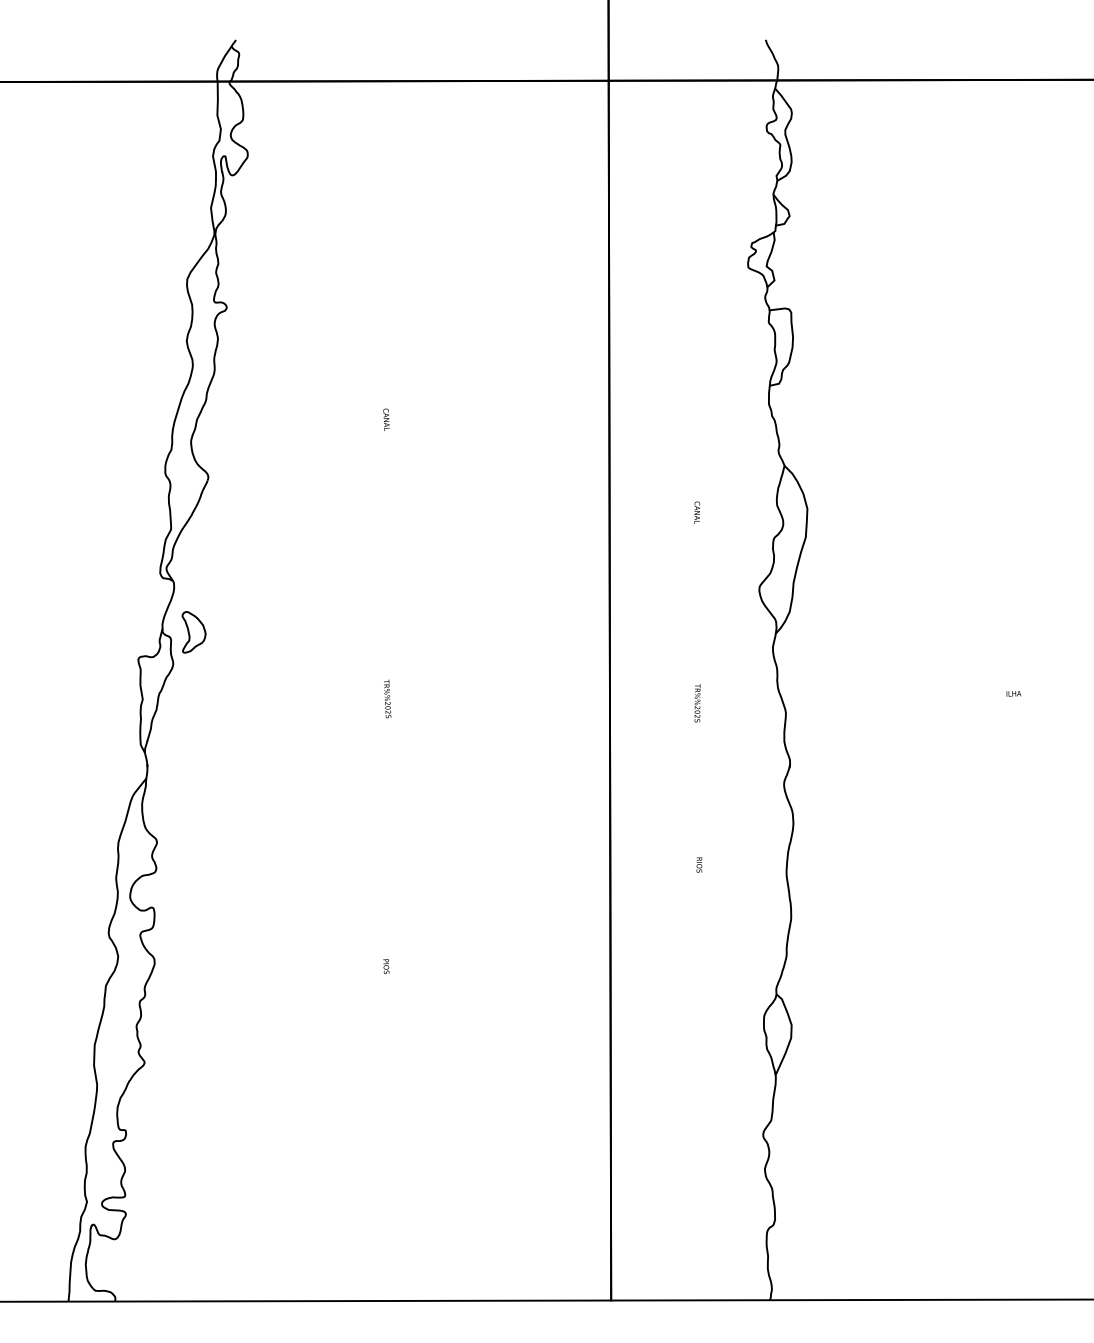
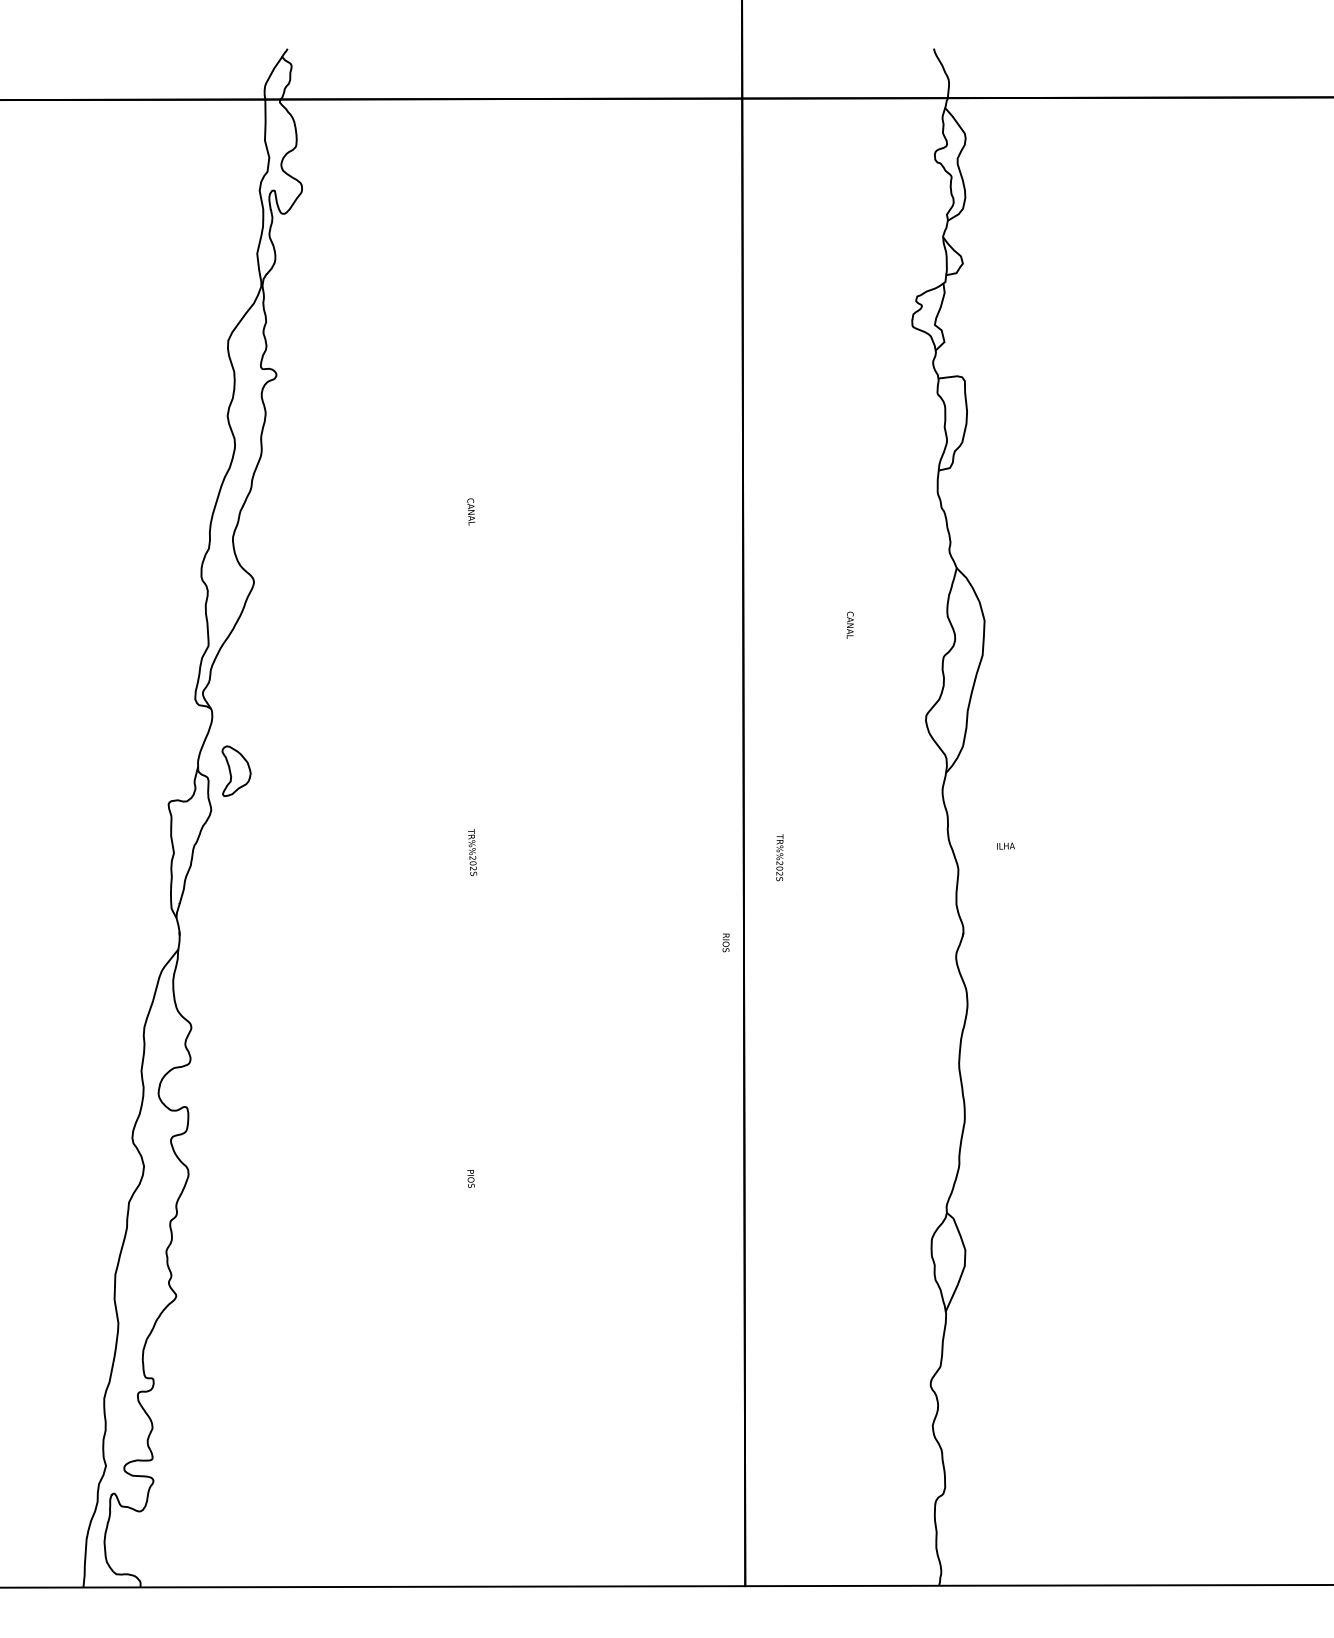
text: (1013, 693) -> (1005, 845), moved
text: (697, 703) -> (779, 858), moved
text: (699, 864) -> (726, 942), moved

